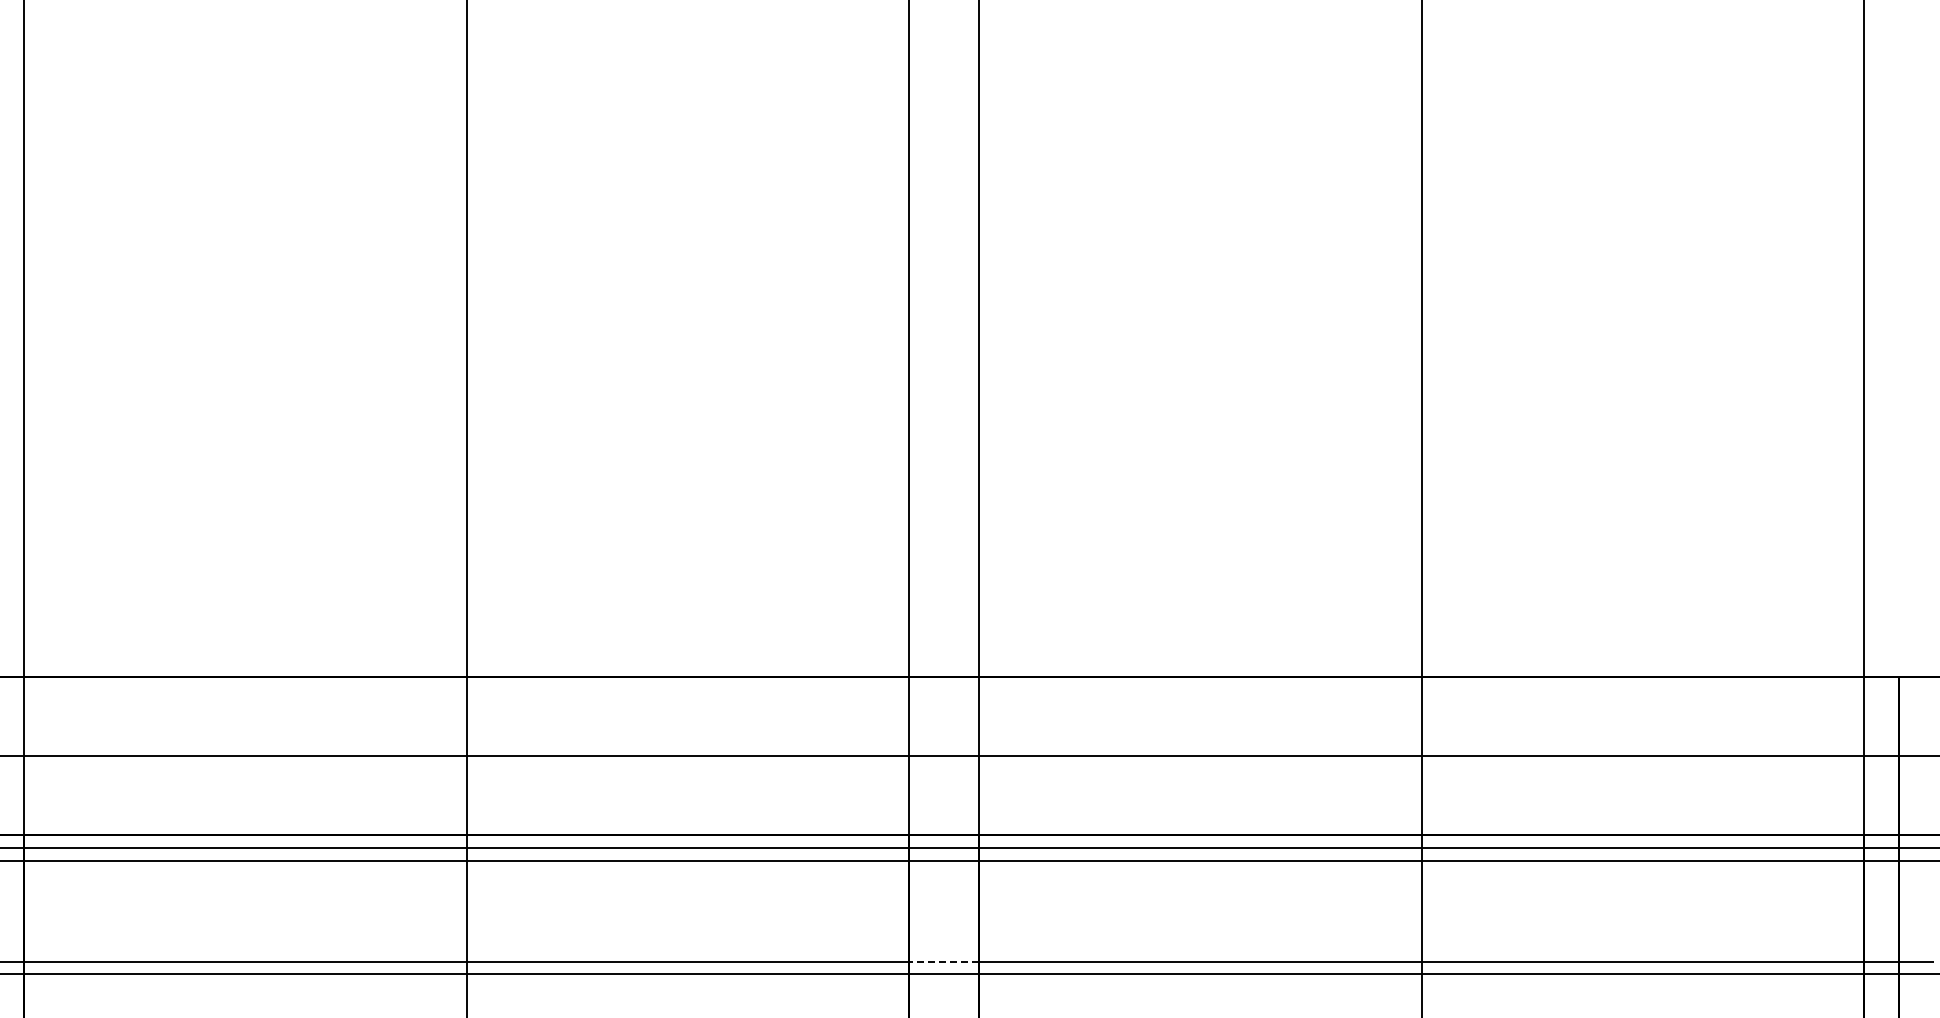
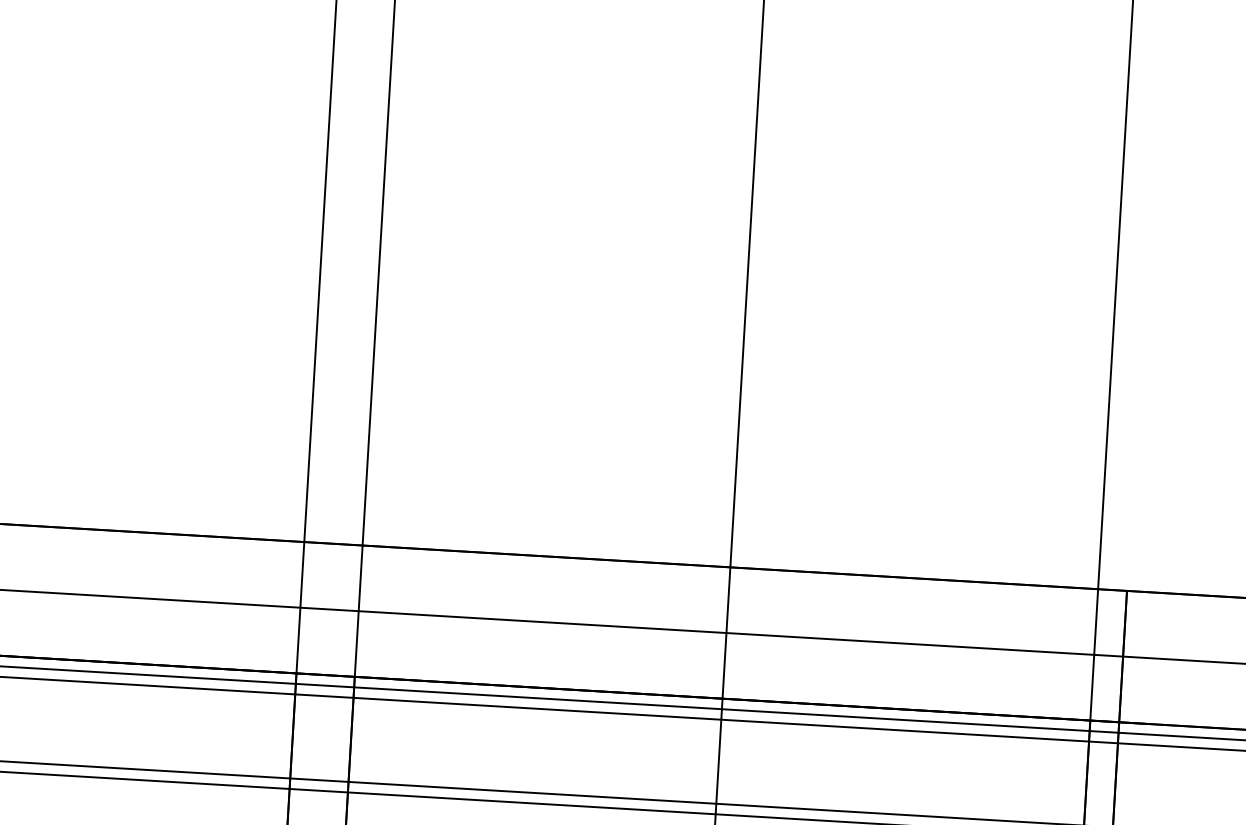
line: (943, 961) -> (318, 779), dashed -> solid

